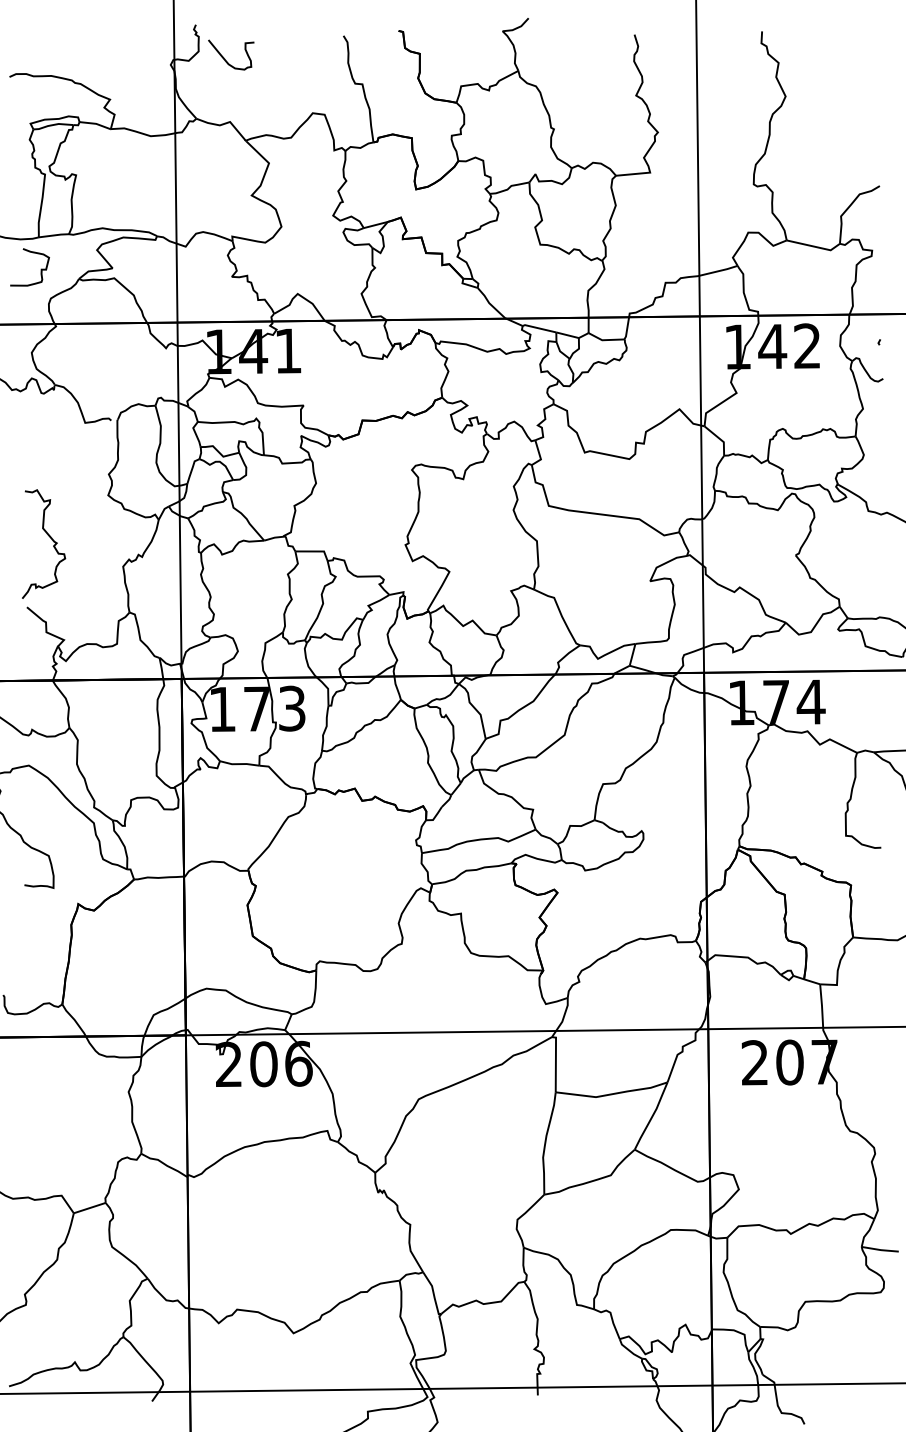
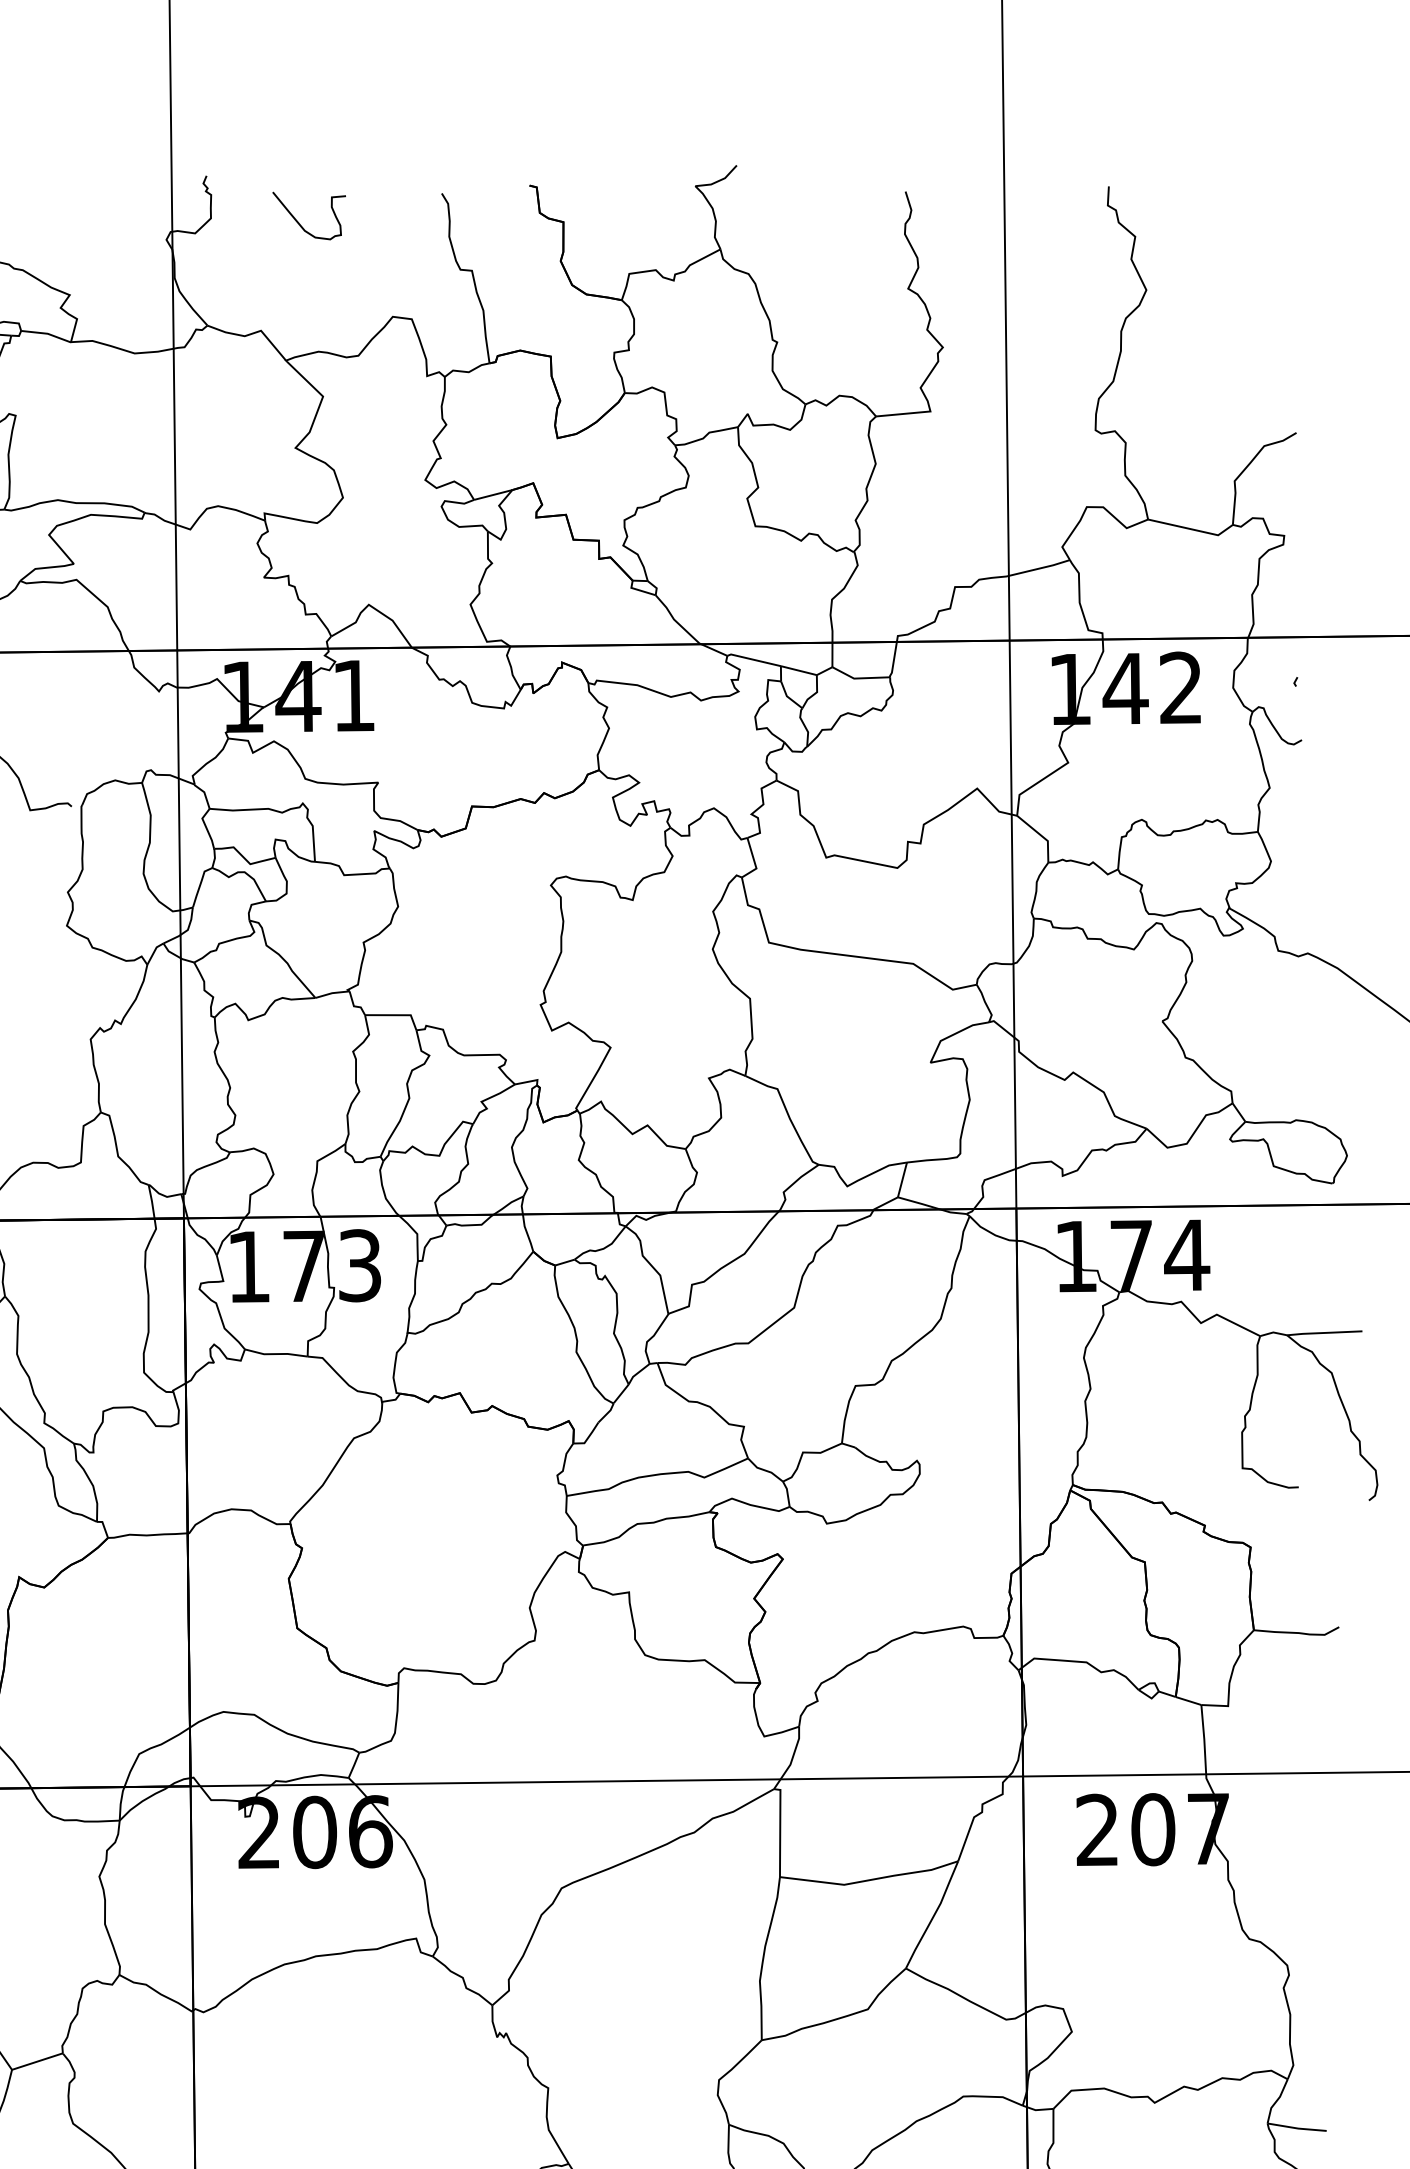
curve: (224, 57) -> (298, 220), moved

